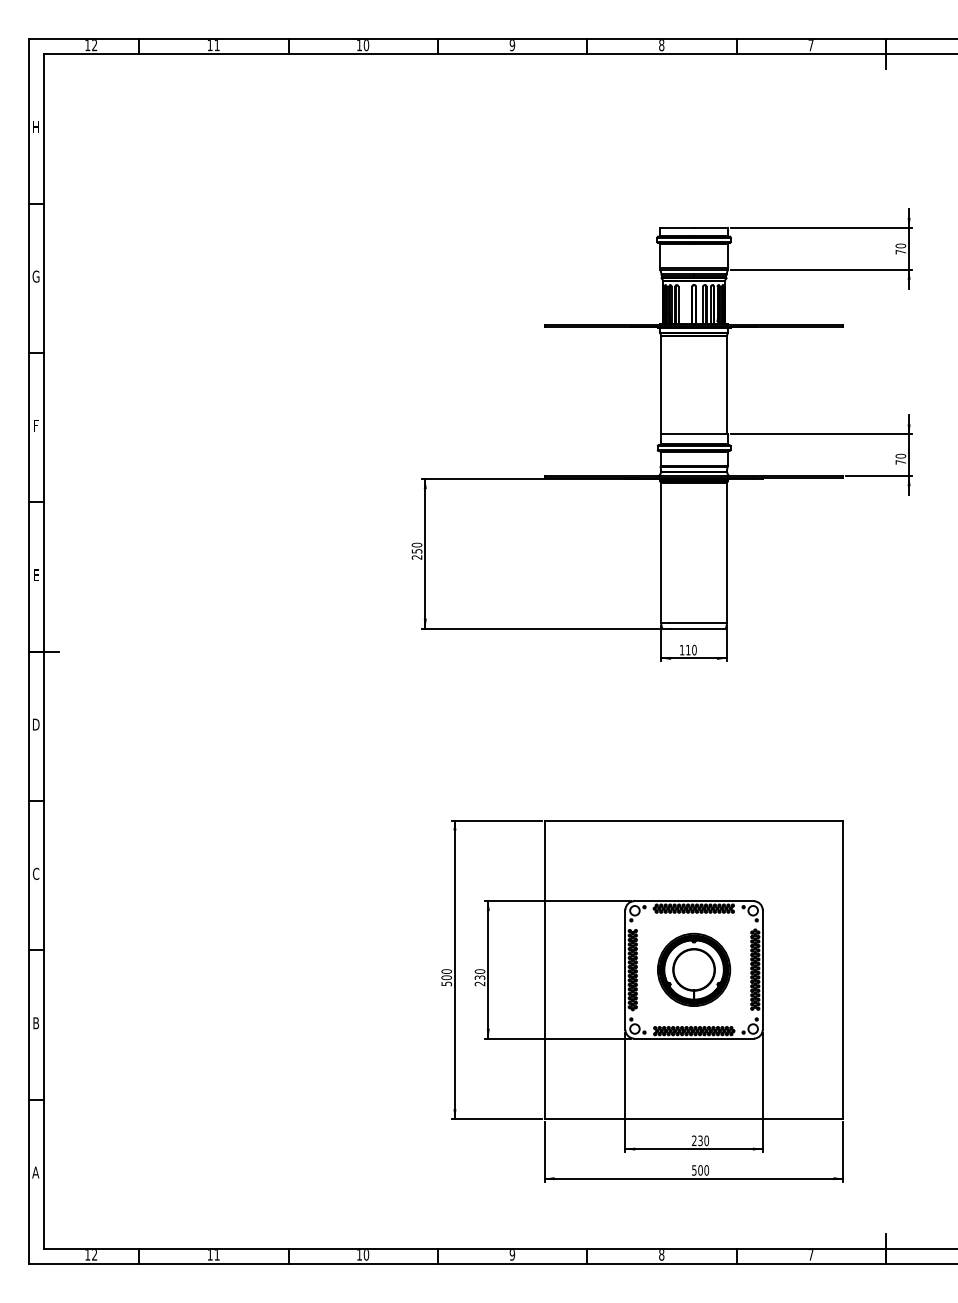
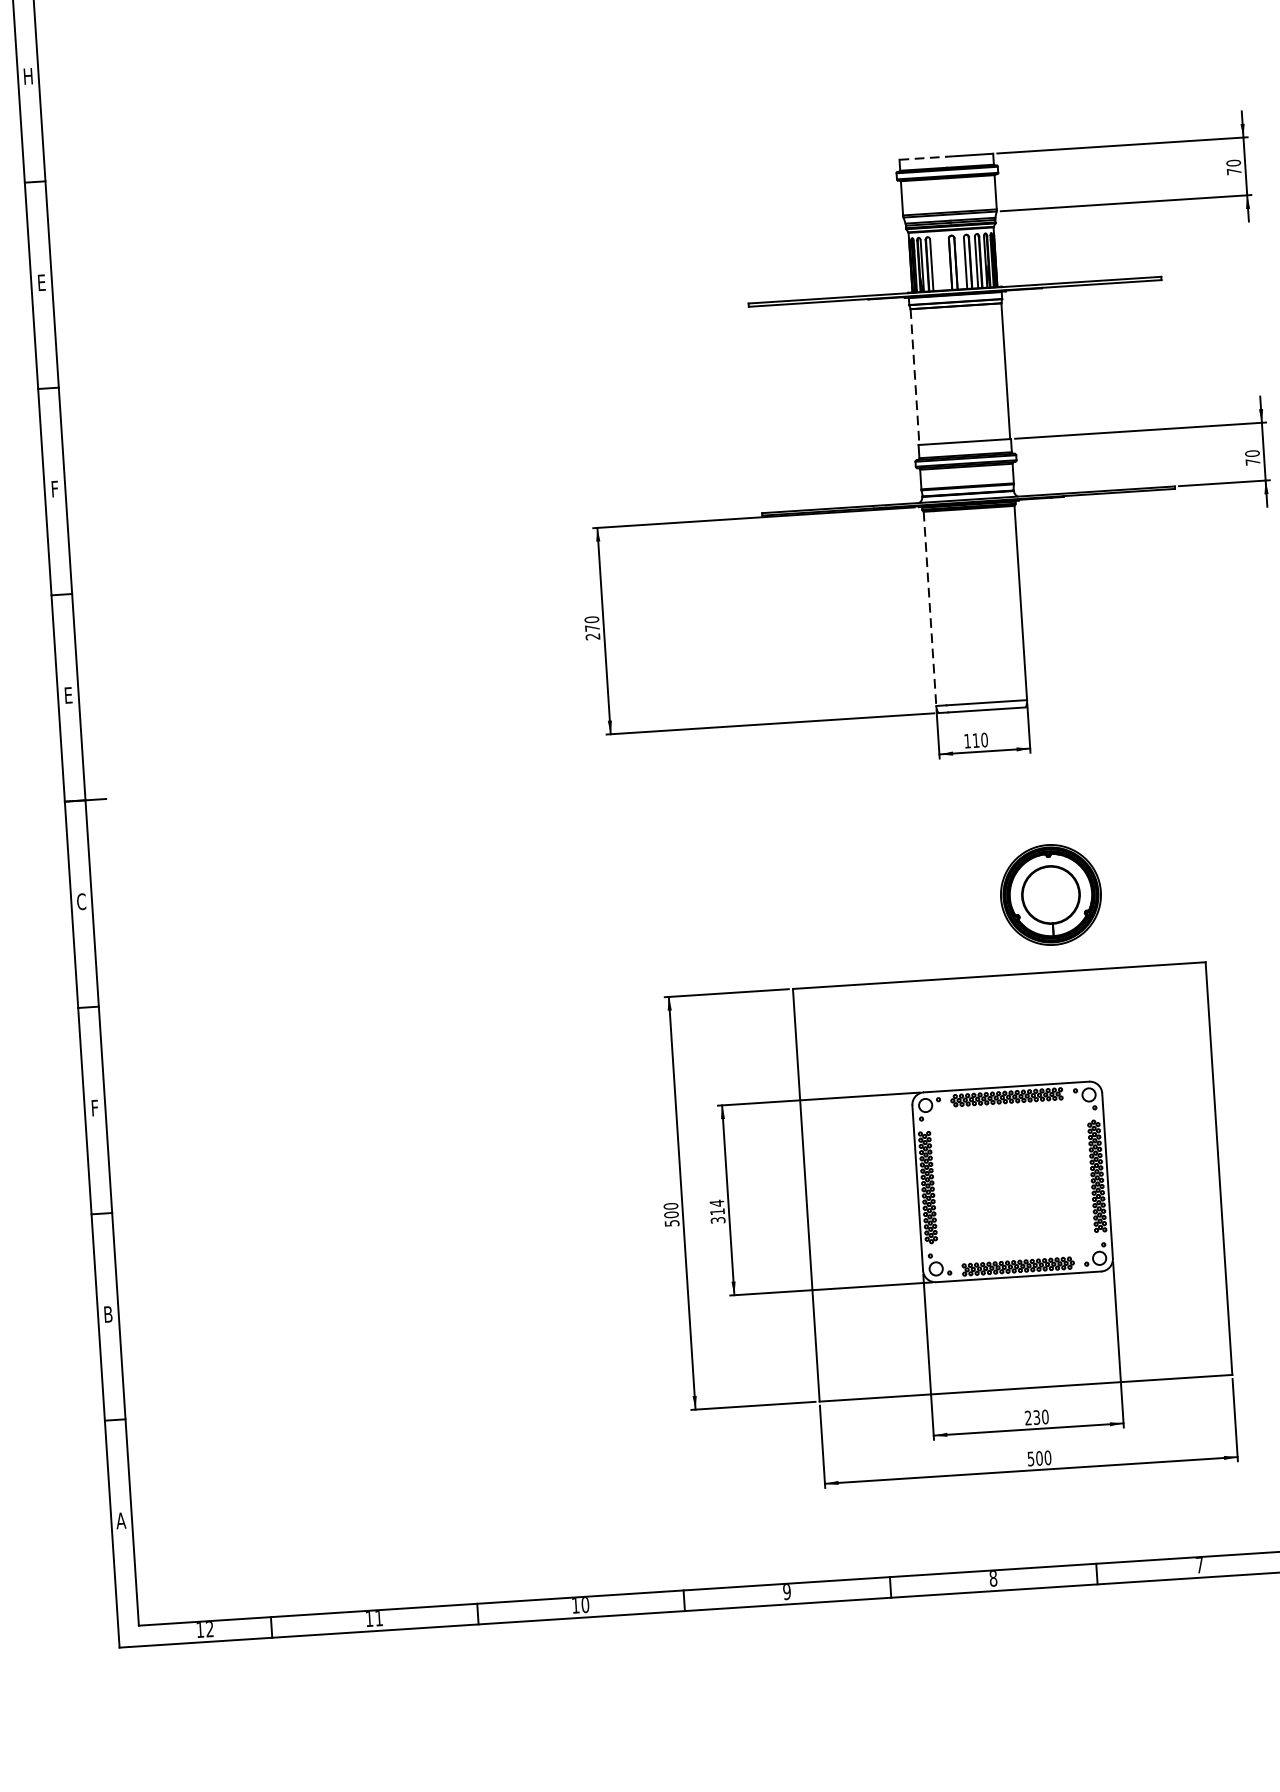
line: (677, 228) -> (923, 158), solid -> dashed
text: (35, 276) -> (40, 282), G -> E
line: (661, 385) -> (915, 377), solid -> dashed
text: (417, 551) -> (593, 628), 250 -> 270
line: (661, 553) -> (930, 609), solid -> dashed
text: (36, 724) -> (82, 901), D -> C
text: (36, 873) -> (95, 1107), C -> F
part: (694, 969) -> (1051, 894), moved
text: (479, 977) -> (716, 1211), 230 -> 314

